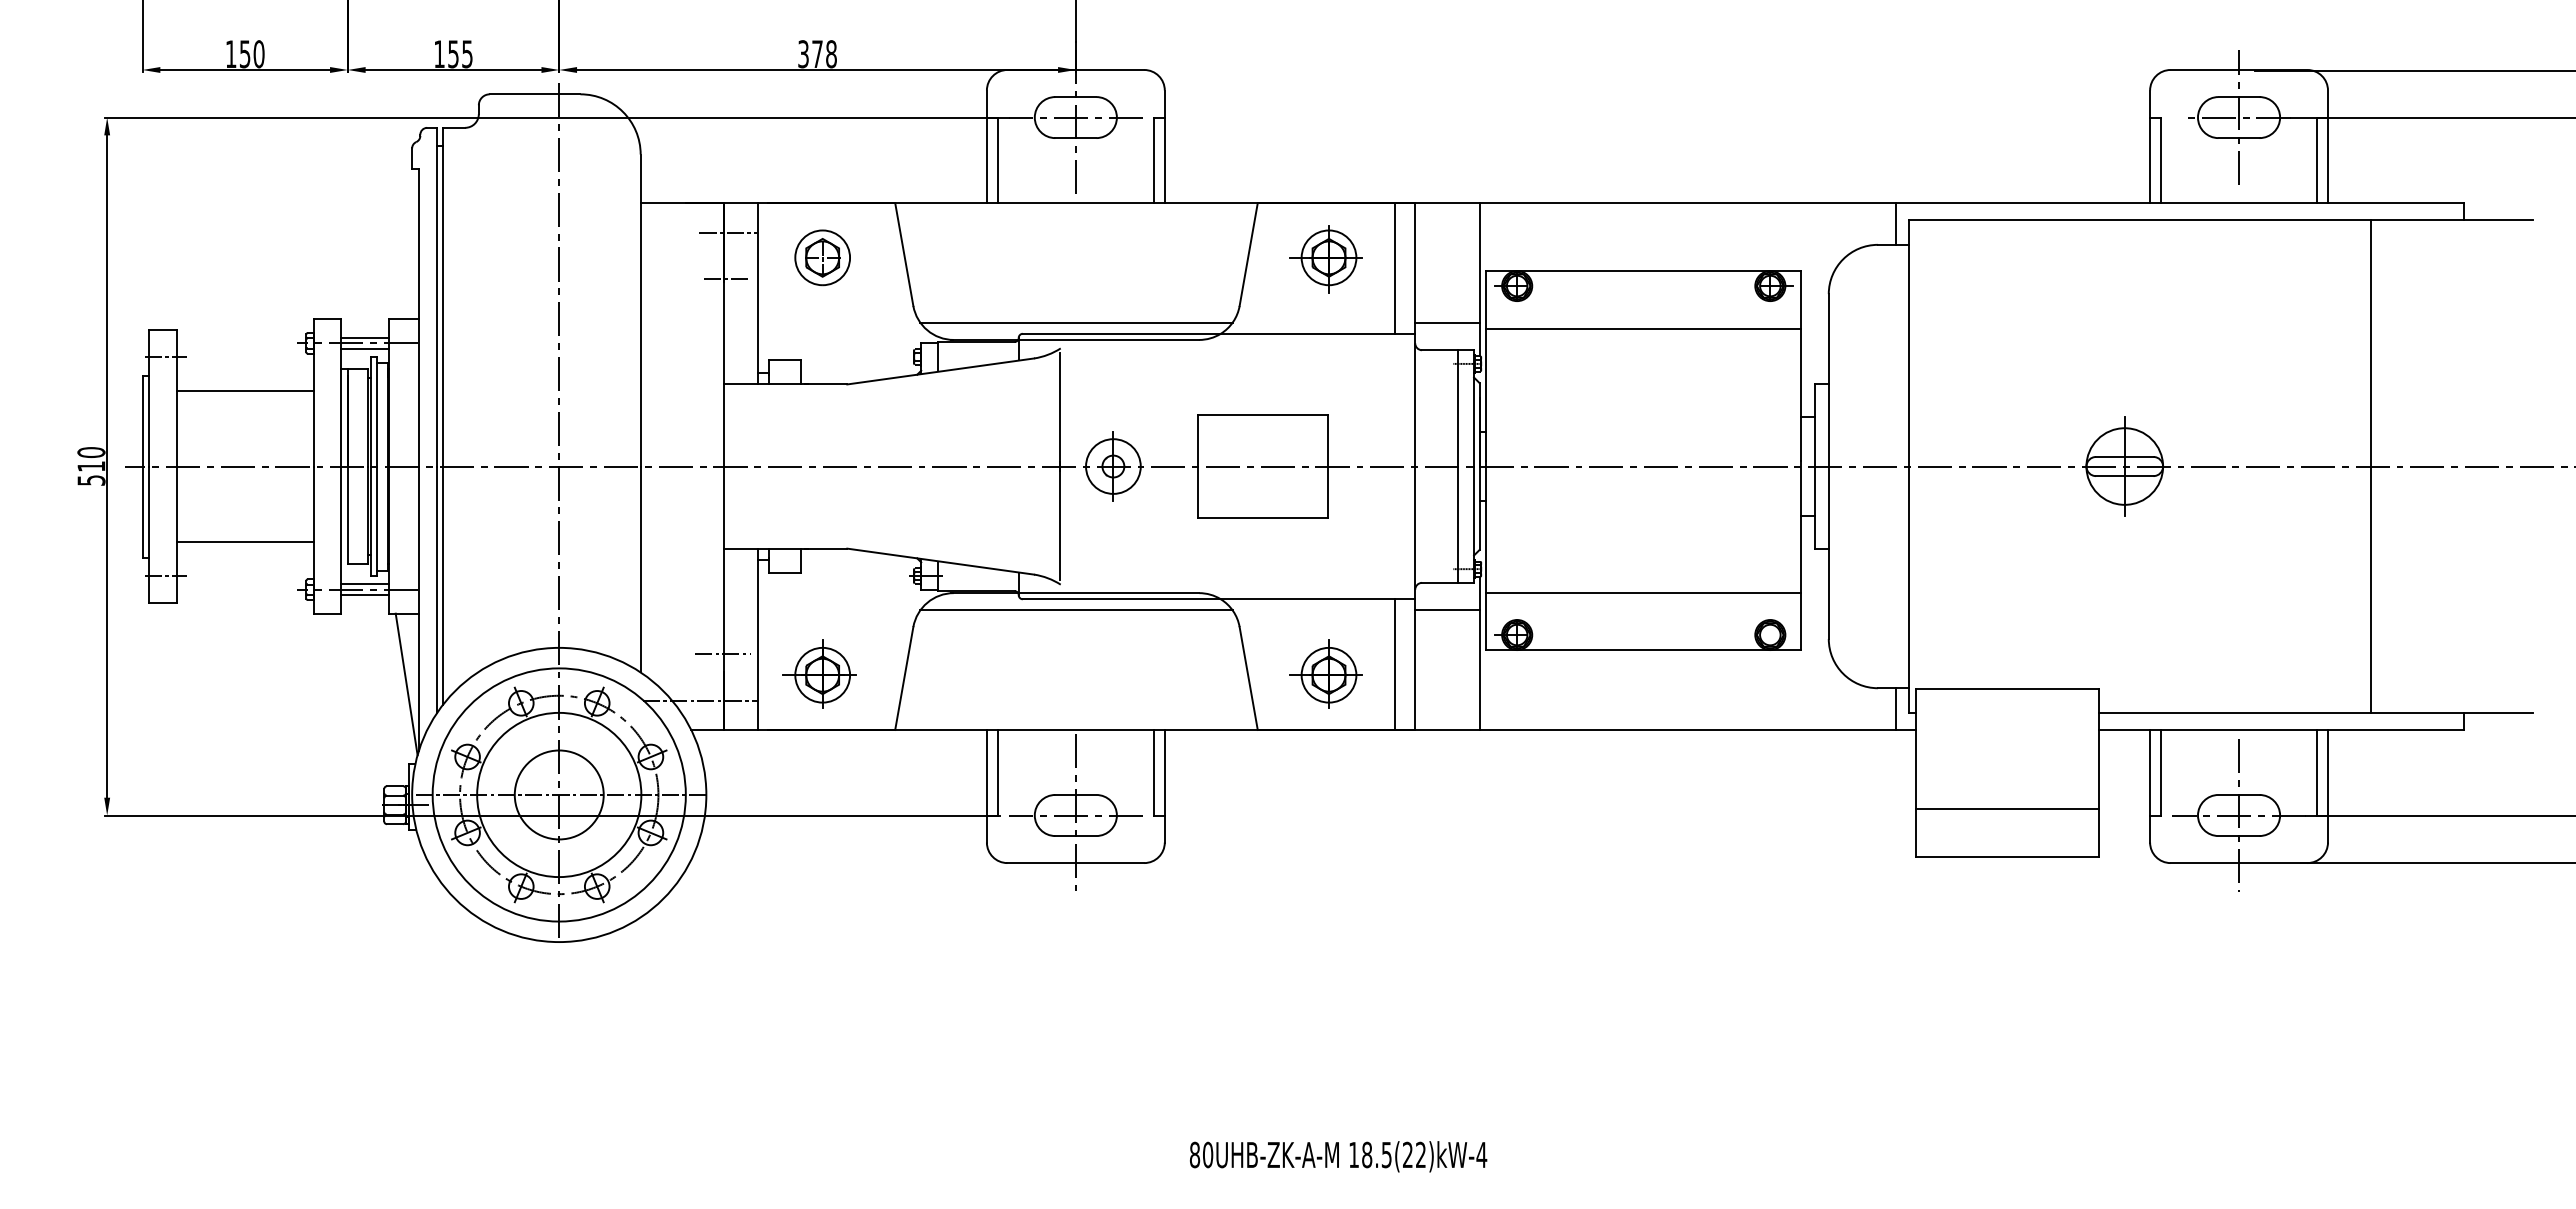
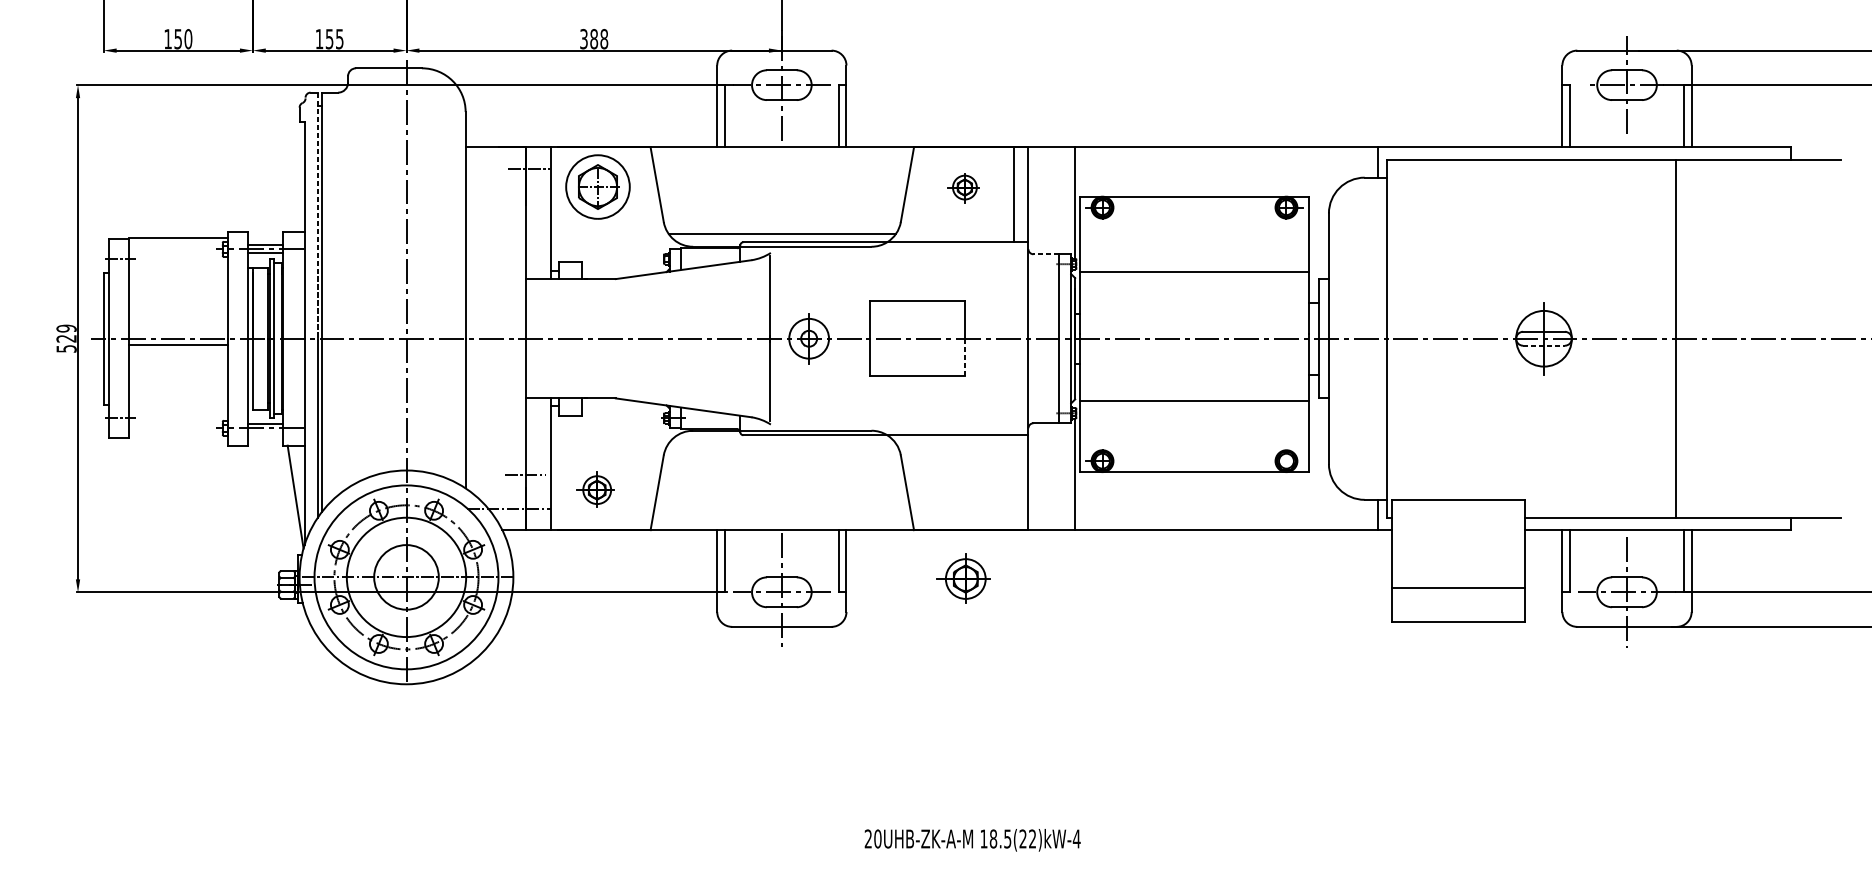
text: (817, 54) -> (594, 39), 378 -> 388
part: (822, 257) -> (597, 186), size x1.6
part: (1325, 259) -> (963, 188), size x0.6
line: (726, 279) -> (528, 202), removed
line: (436, 297) -> (317, 215), solid -> dashed
line: (1447, 322) -> (1051, 234), removed
line: (1643, 328) -> (1194, 271), moved
line: (1439, 350) -> (1046, 254), solid -> dashed
line: (244, 391) -> (177, 238), moved
text: (91, 459) -> (66, 333), 510 -> 529
line: (2371, 466) -> (1676, 338), moved
line: (2124, 476) -> (1543, 345), solid -> dashed
line: (1327, 492) -> (964, 357), solid -> dashed
line: (244, 541) -> (177, 344), moved
line: (1643, 592) -> (1194, 400), moved
line: (364, 595) -> (264, 432), removed
line: (1076, 610) -> (782, 443), removed
line: (1447, 610) -> (1051, 443), removed
line: (1394, 664) -> (1013, 482), removed
part: (819, 673) -> (595, 489), size x0.7
part: (1325, 673) -> (963, 577), moved
text: (1194, 1154) -> (868, 838), 80UHB-ZK-A-M -> 20UHB-ZK-A-M

